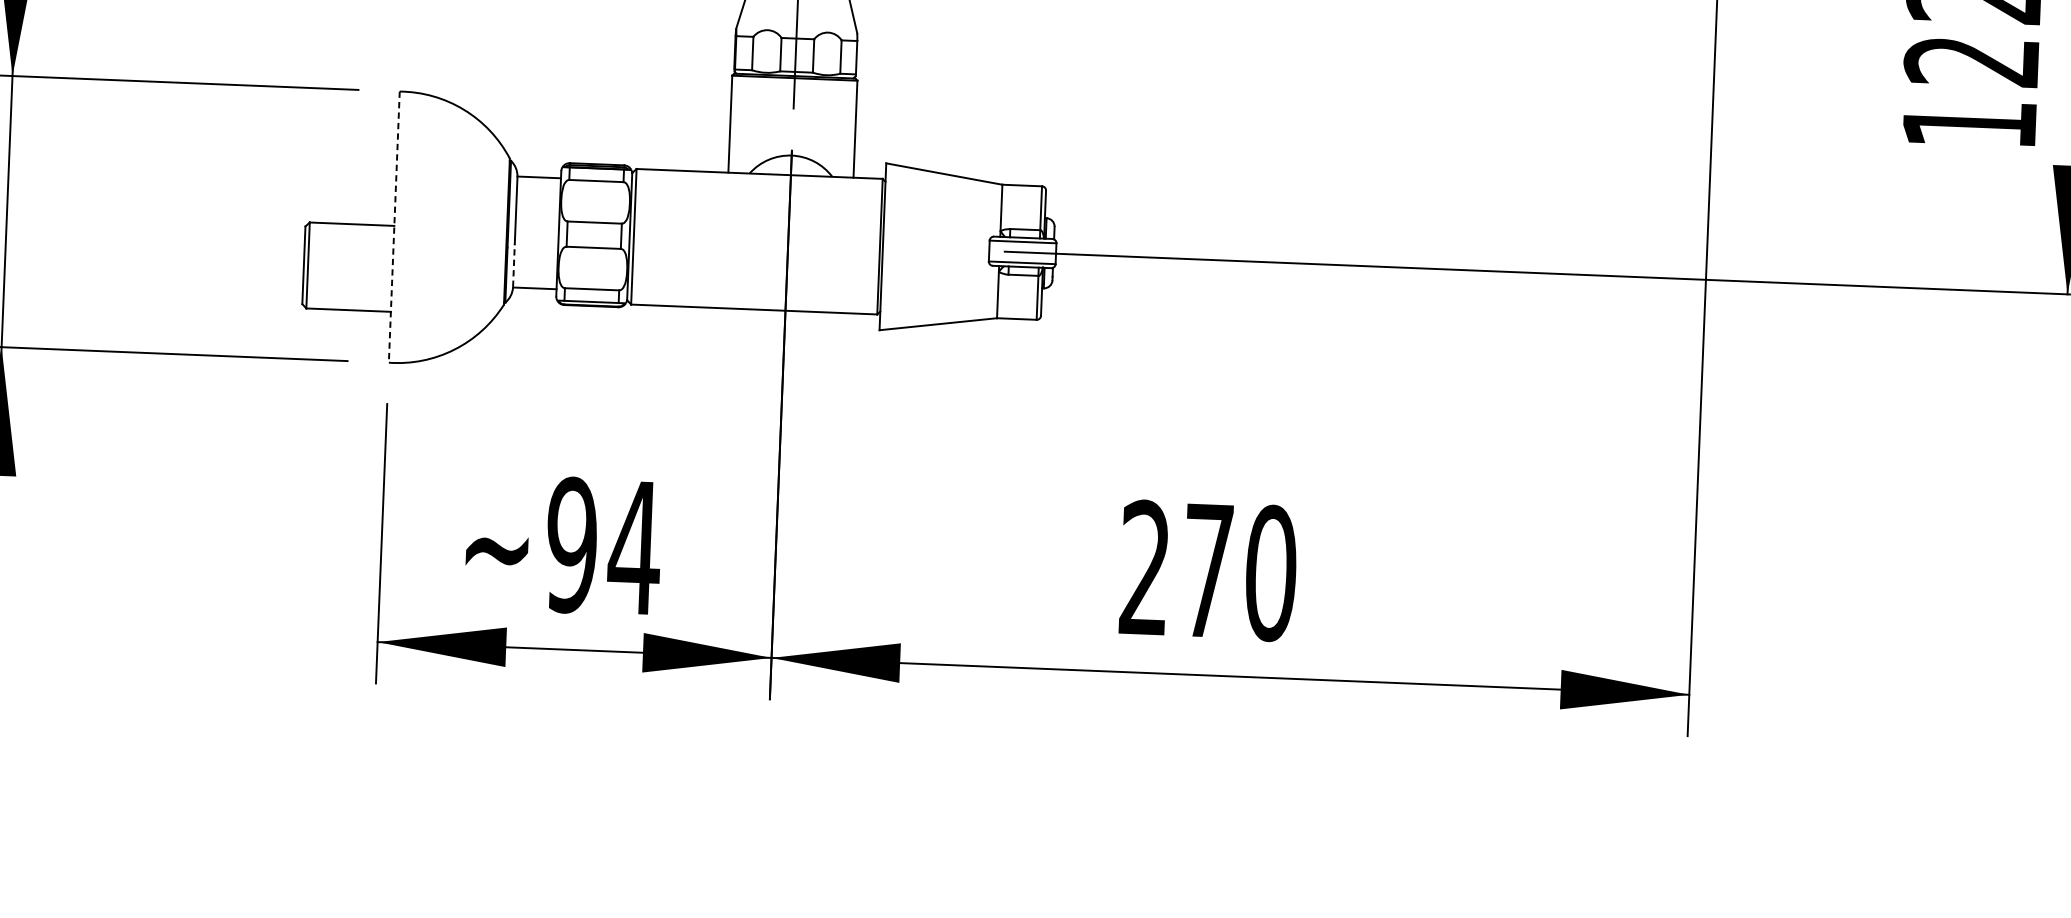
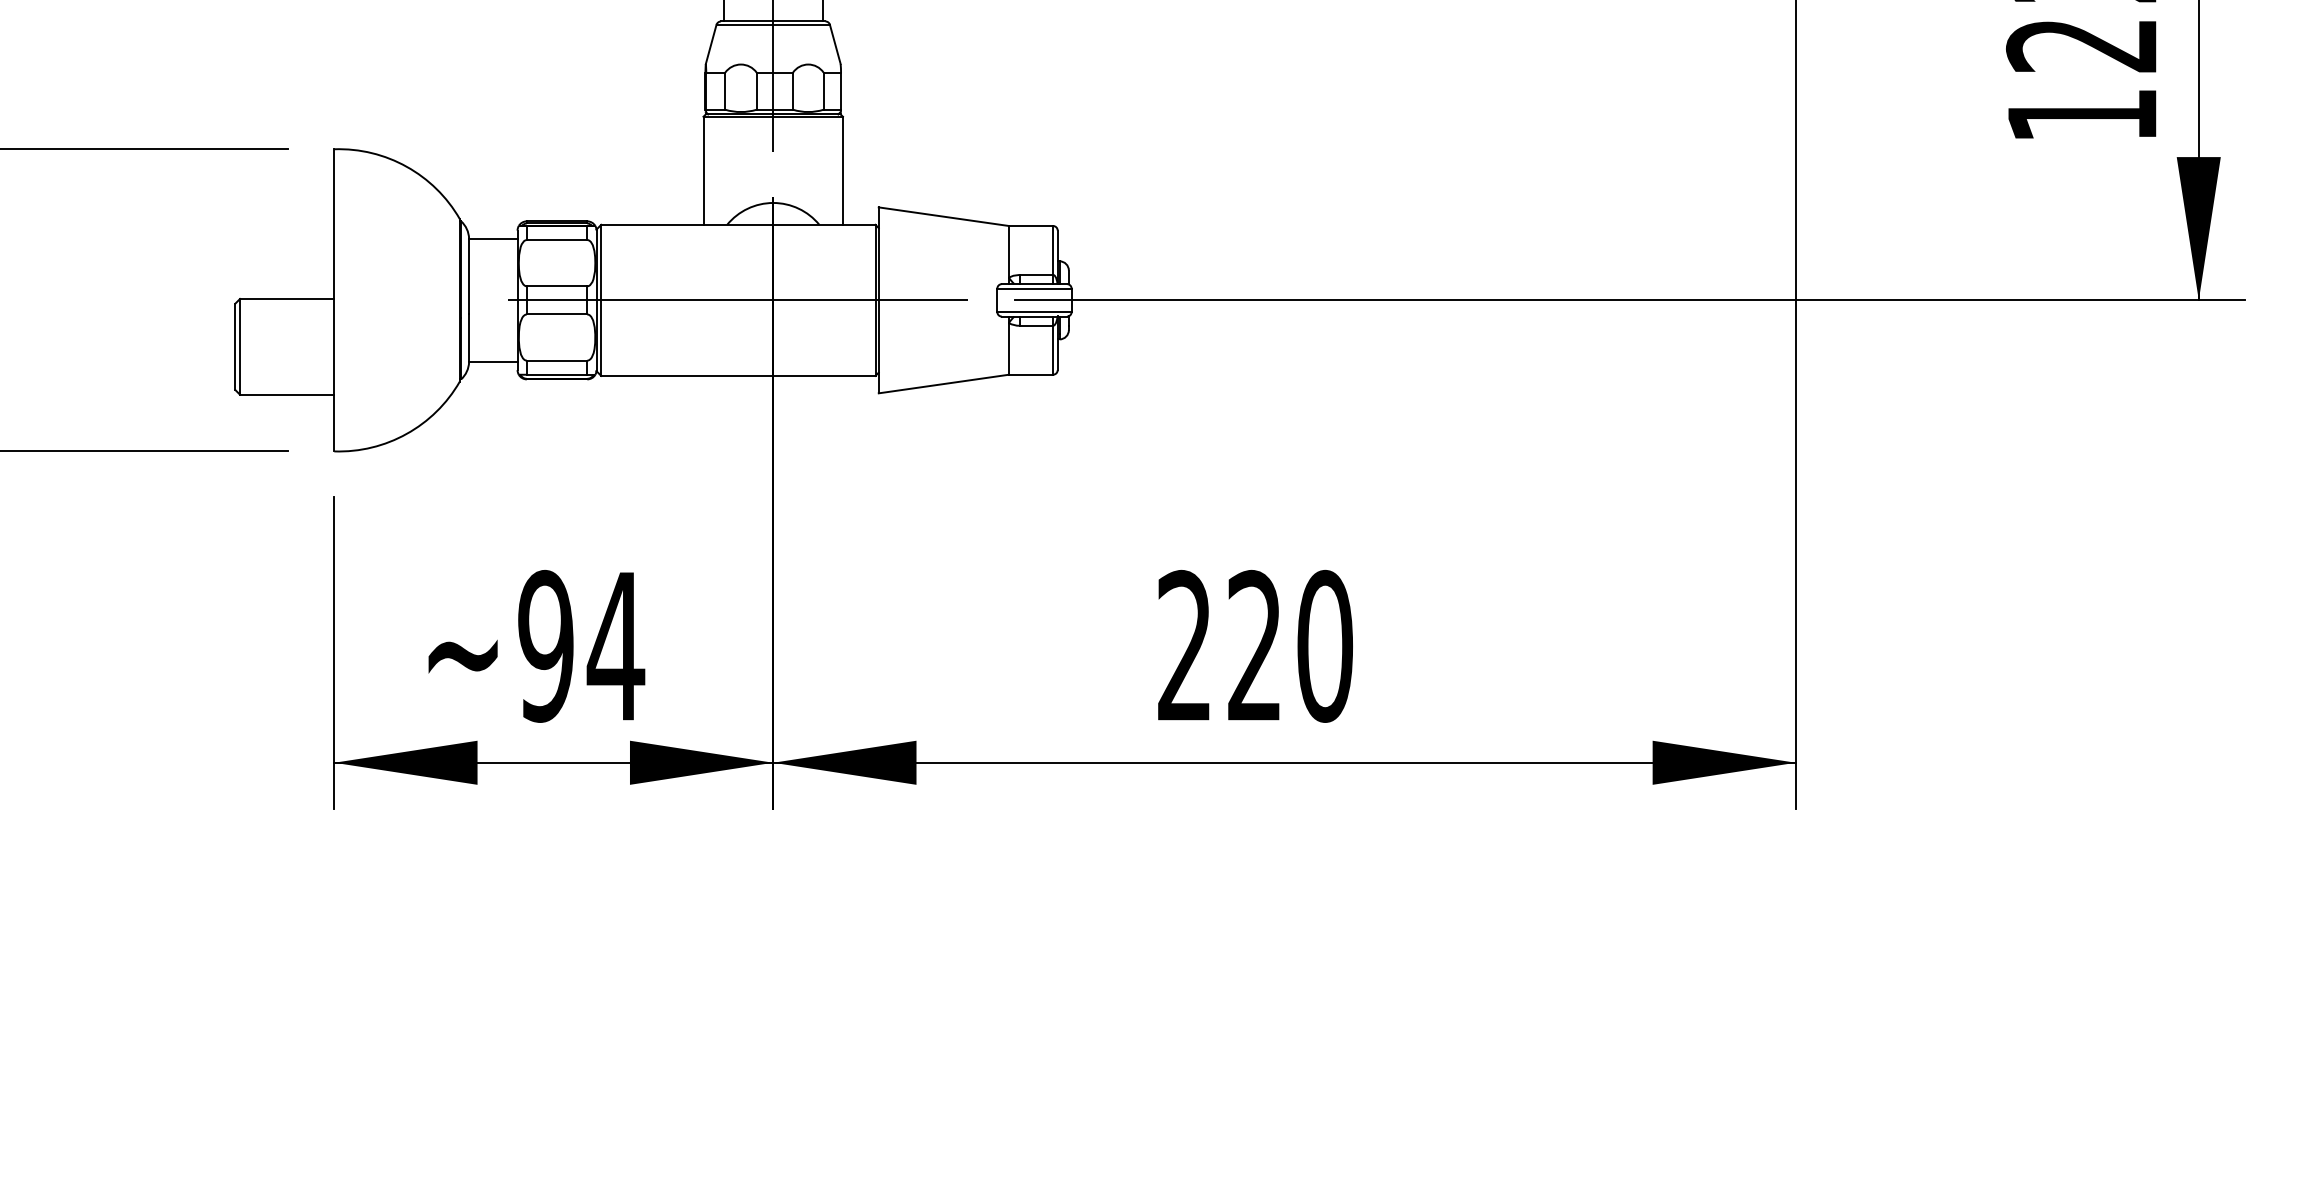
line: (394, 227) -> (334, 300), dashed -> solid
line: (757, 241) -> (738, 300), added
line: (514, 265) -> (469, 337), dashed -> solid
text: (1207, 569) -> (1254, 644), 270 -> 220

